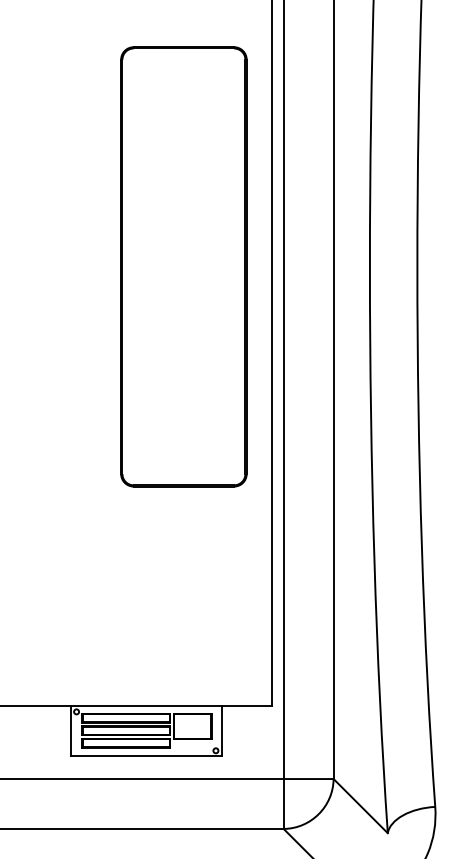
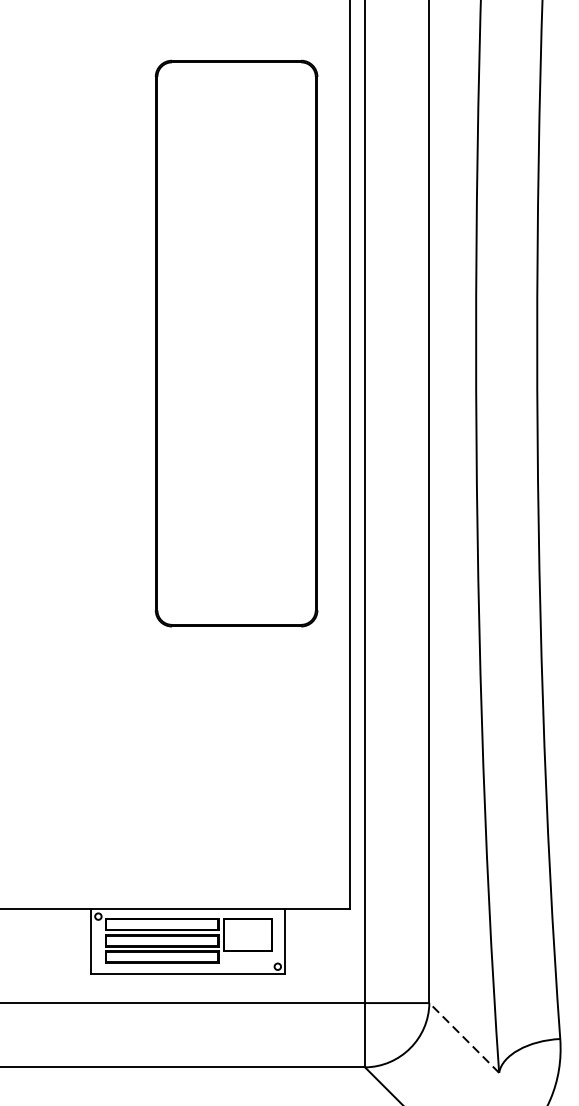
line: (360, 805) -> (463, 1037), solid -> dashed

